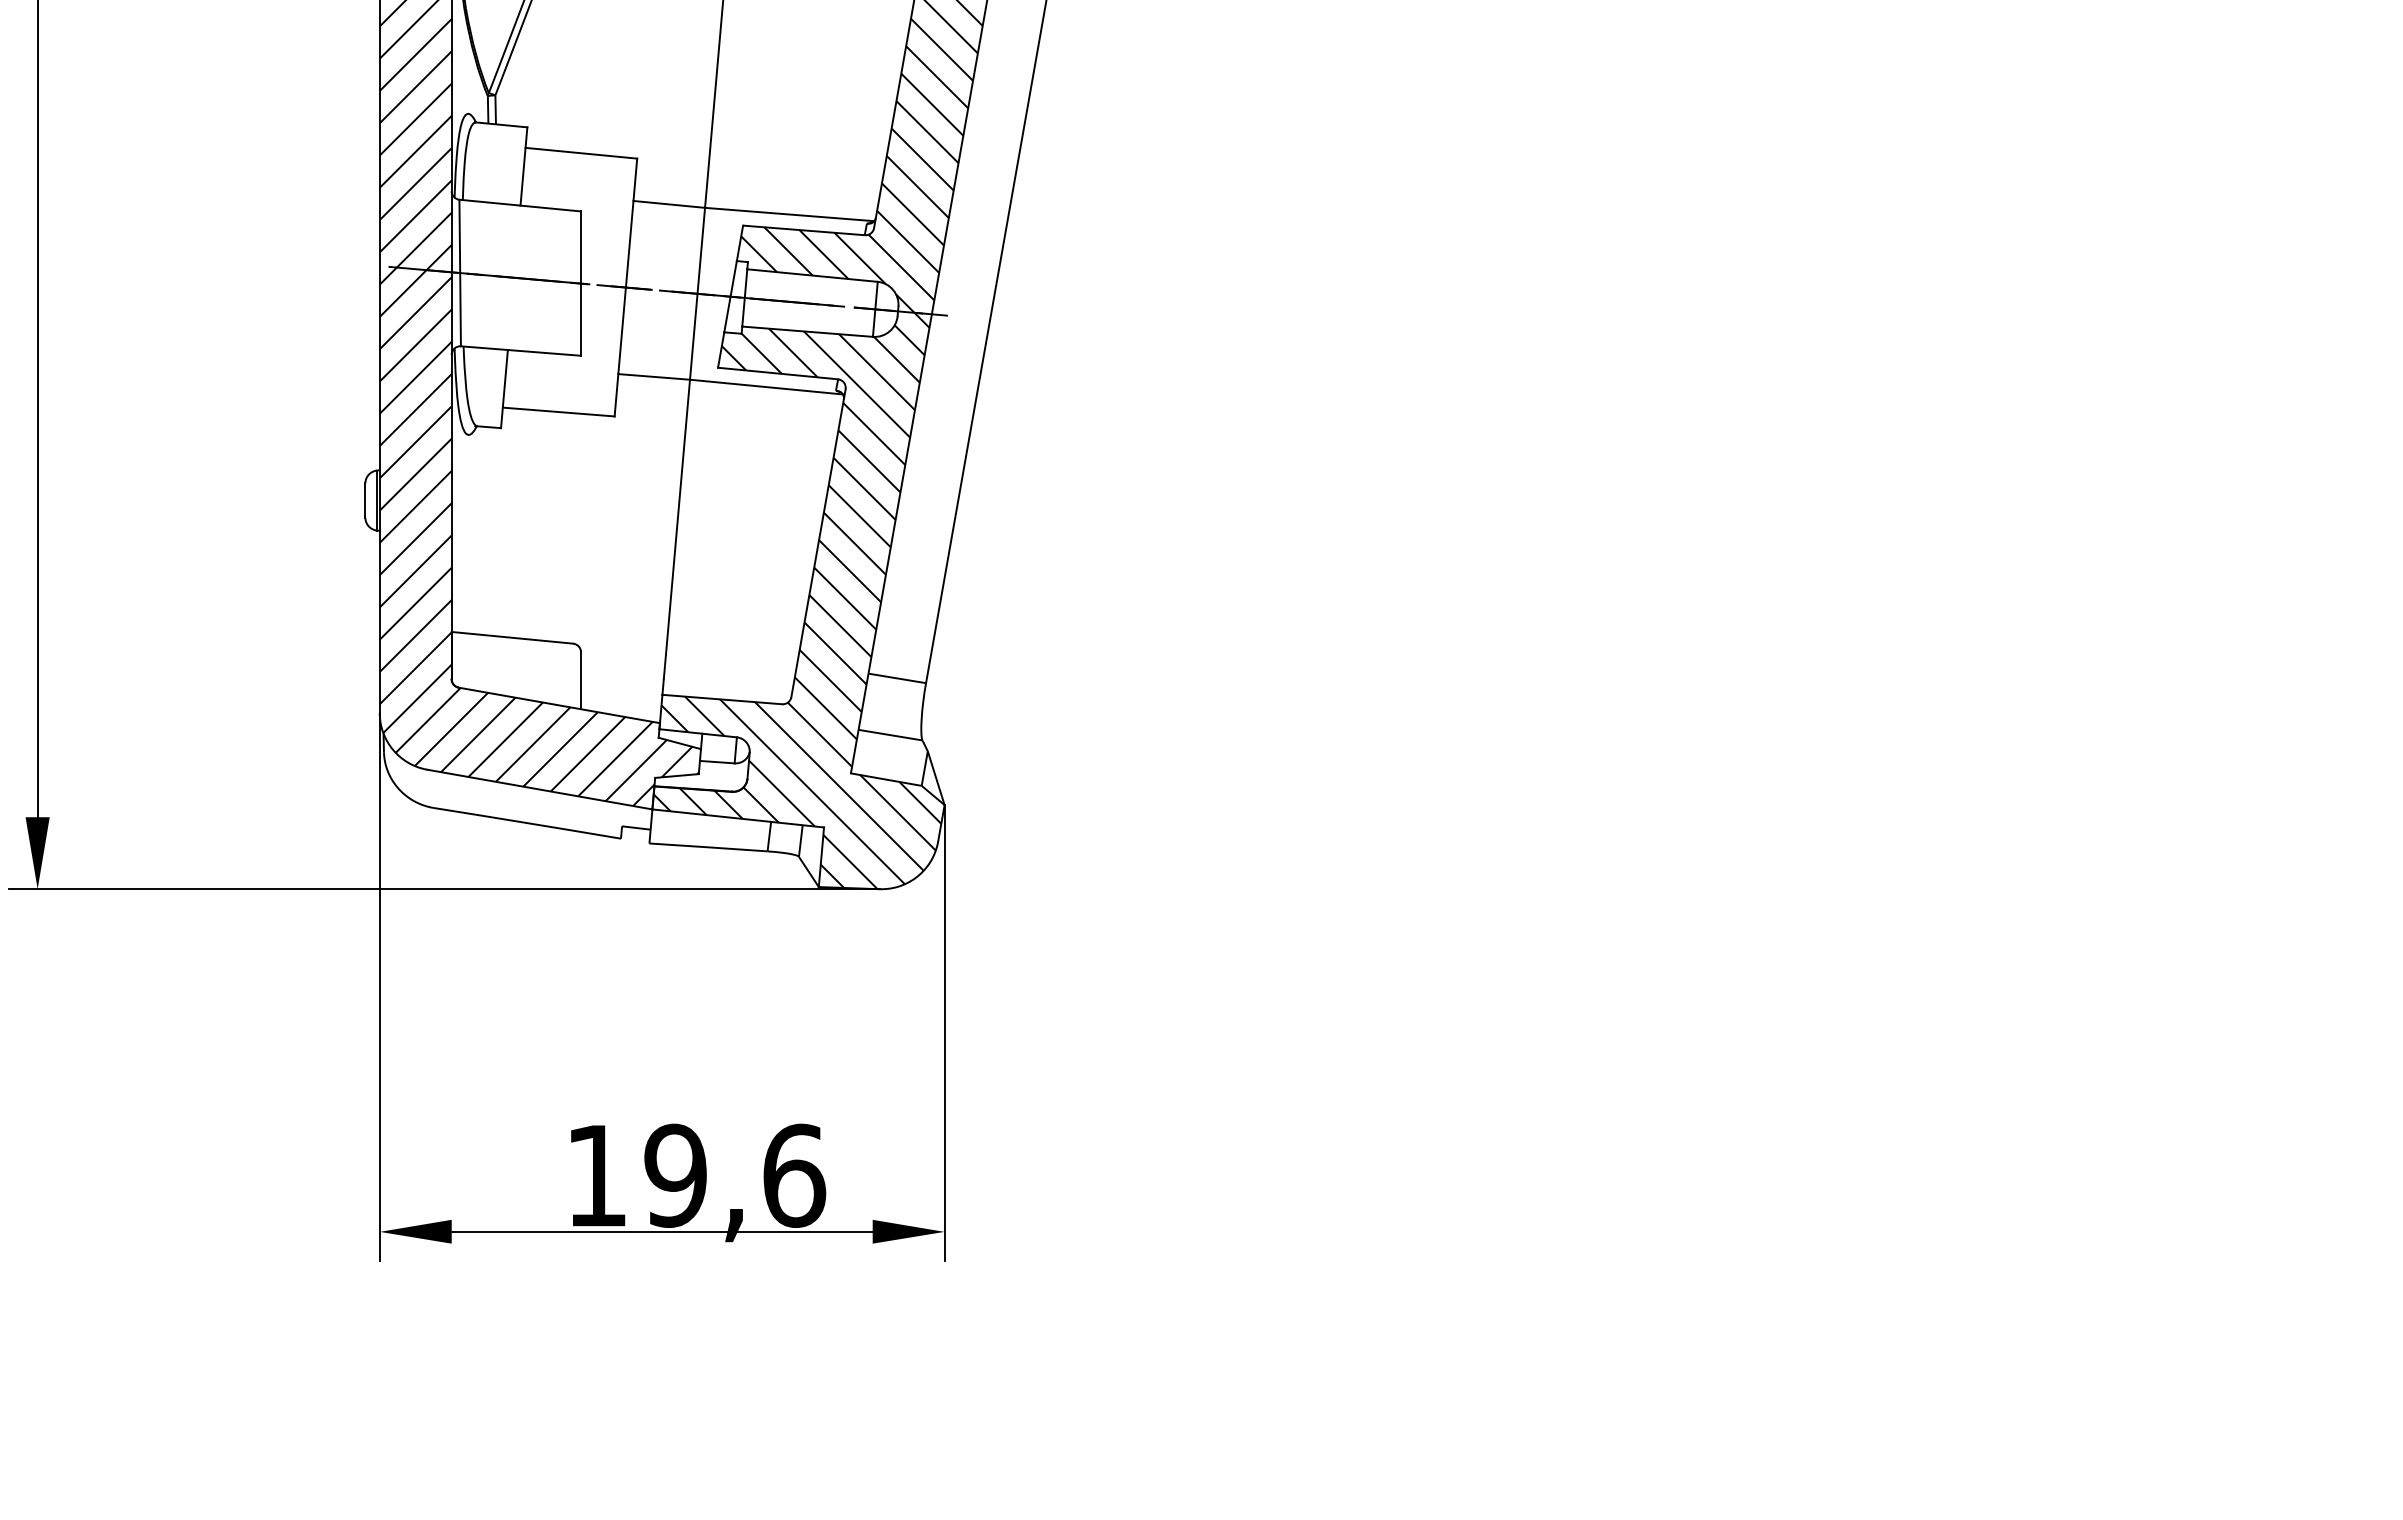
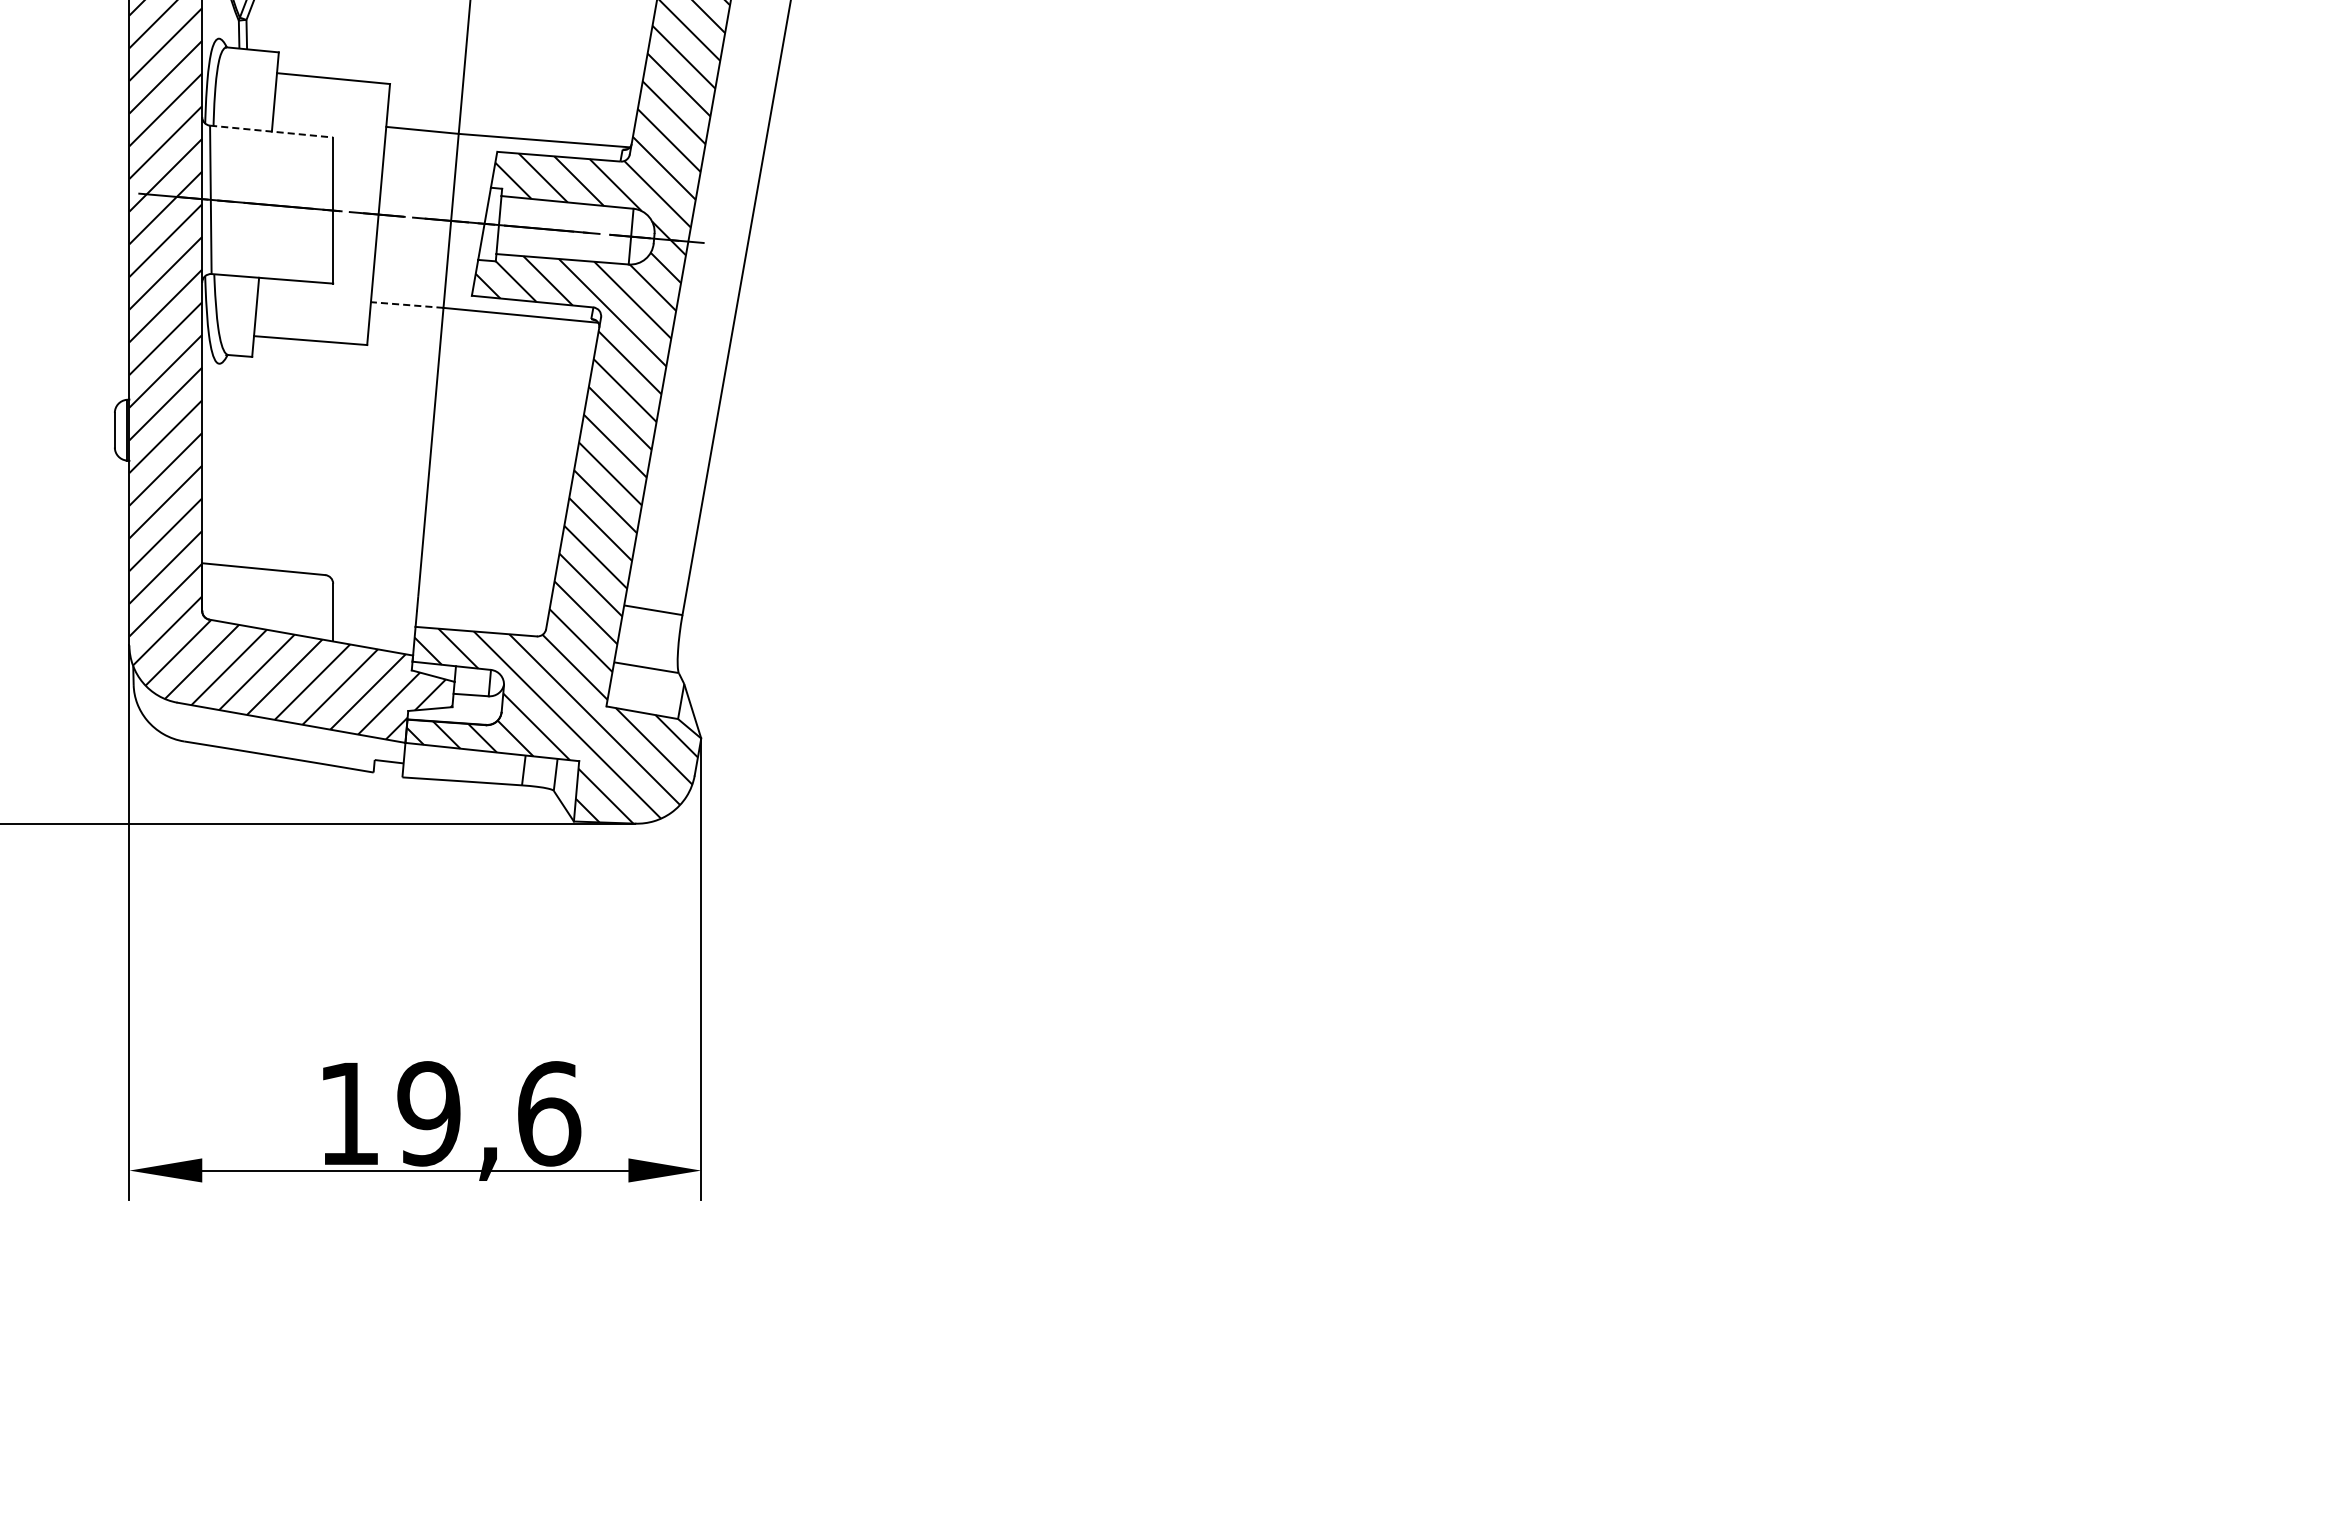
line: (520, 205) -> (271, 131), solid -> dashed
line: (654, 376) -> (407, 304), solid -> dashed

